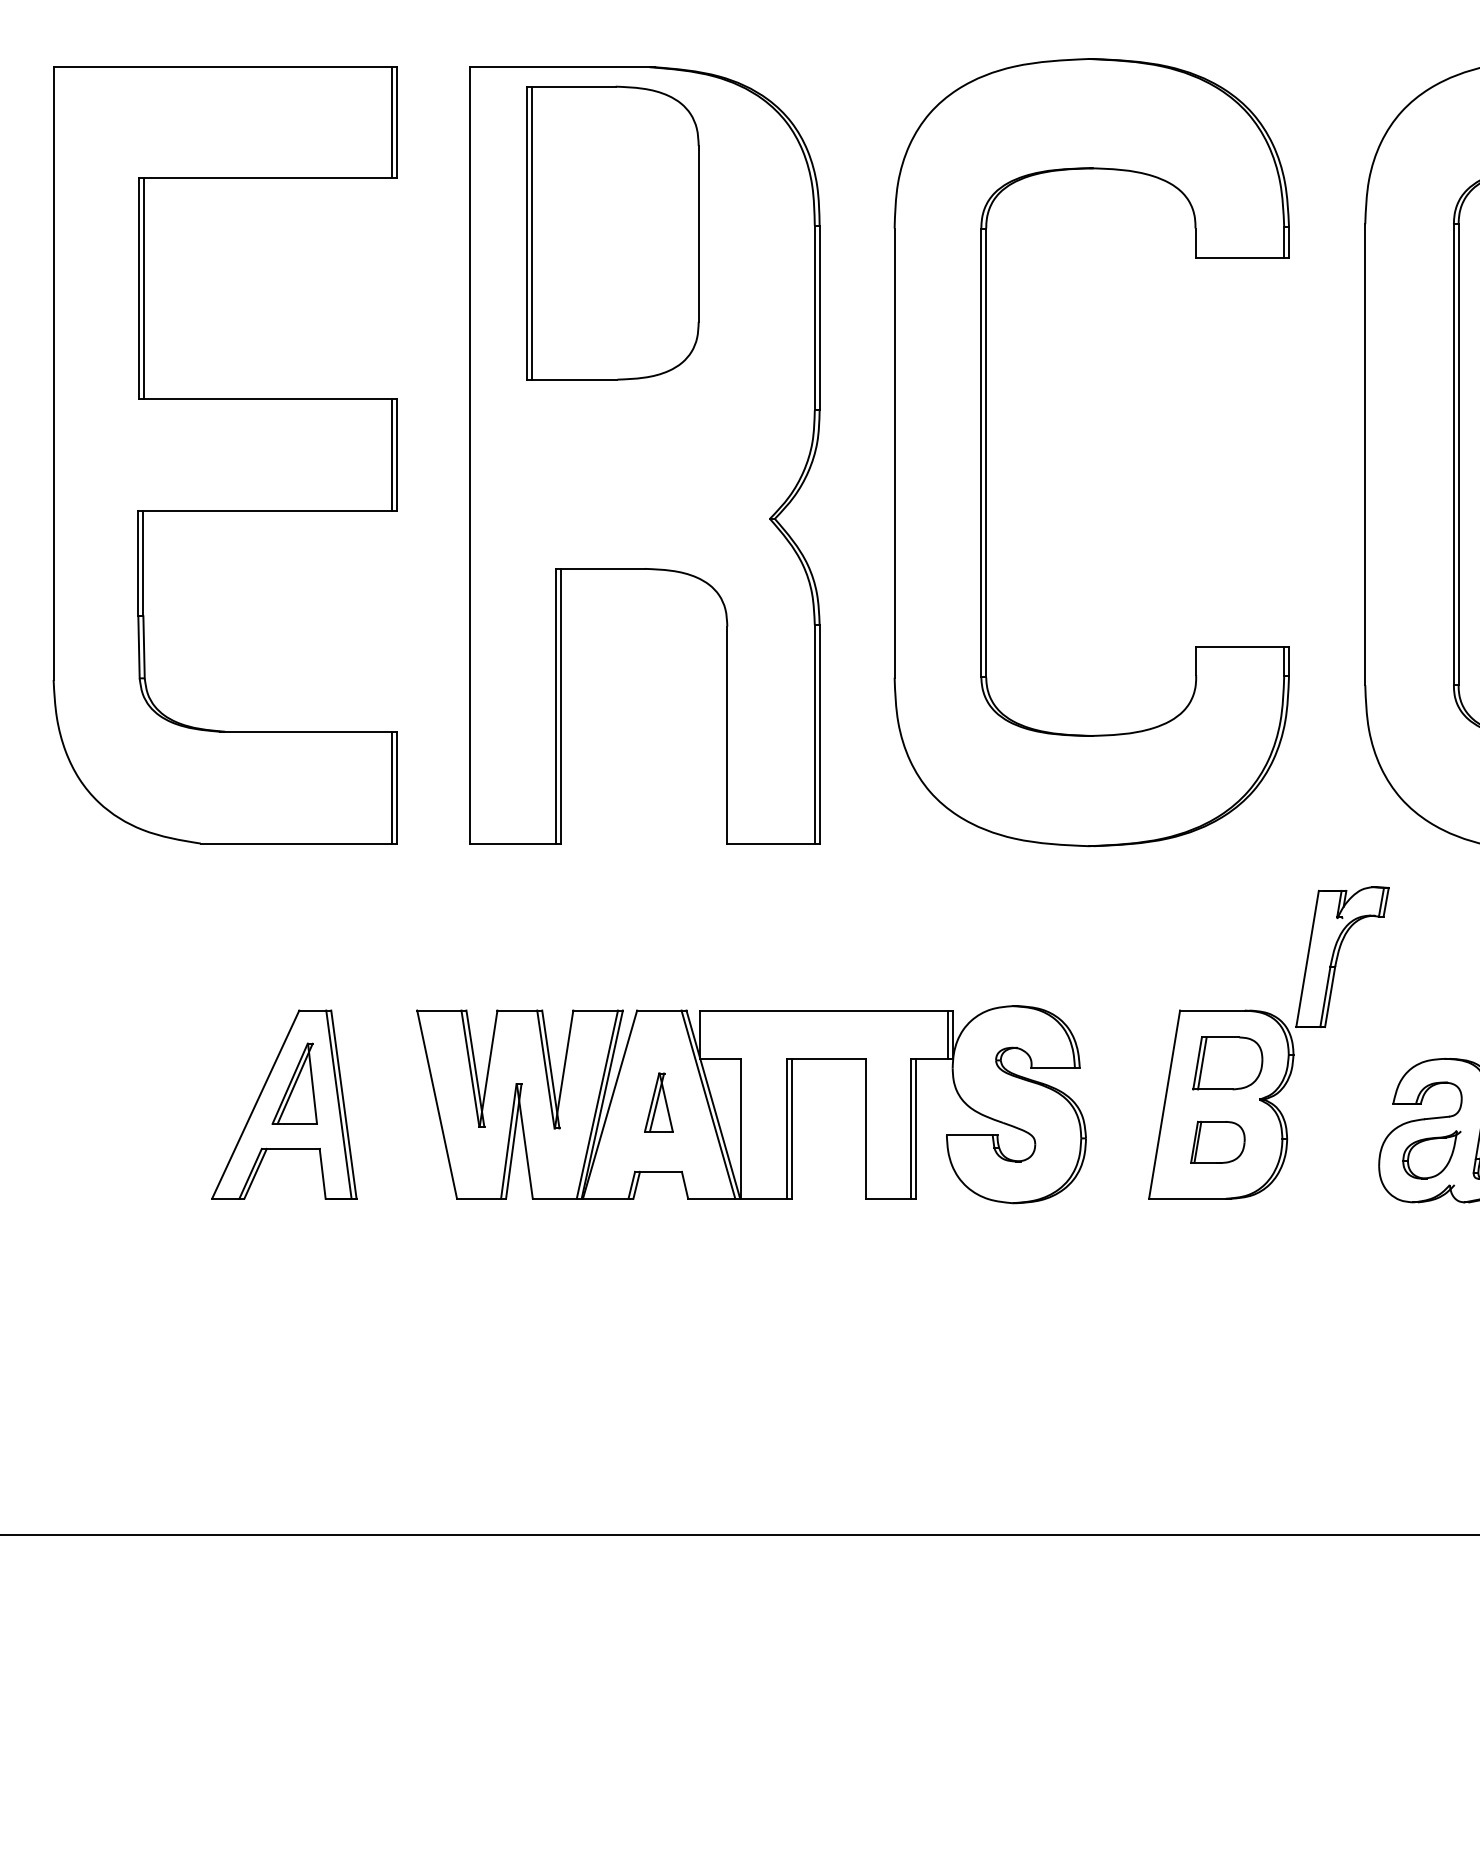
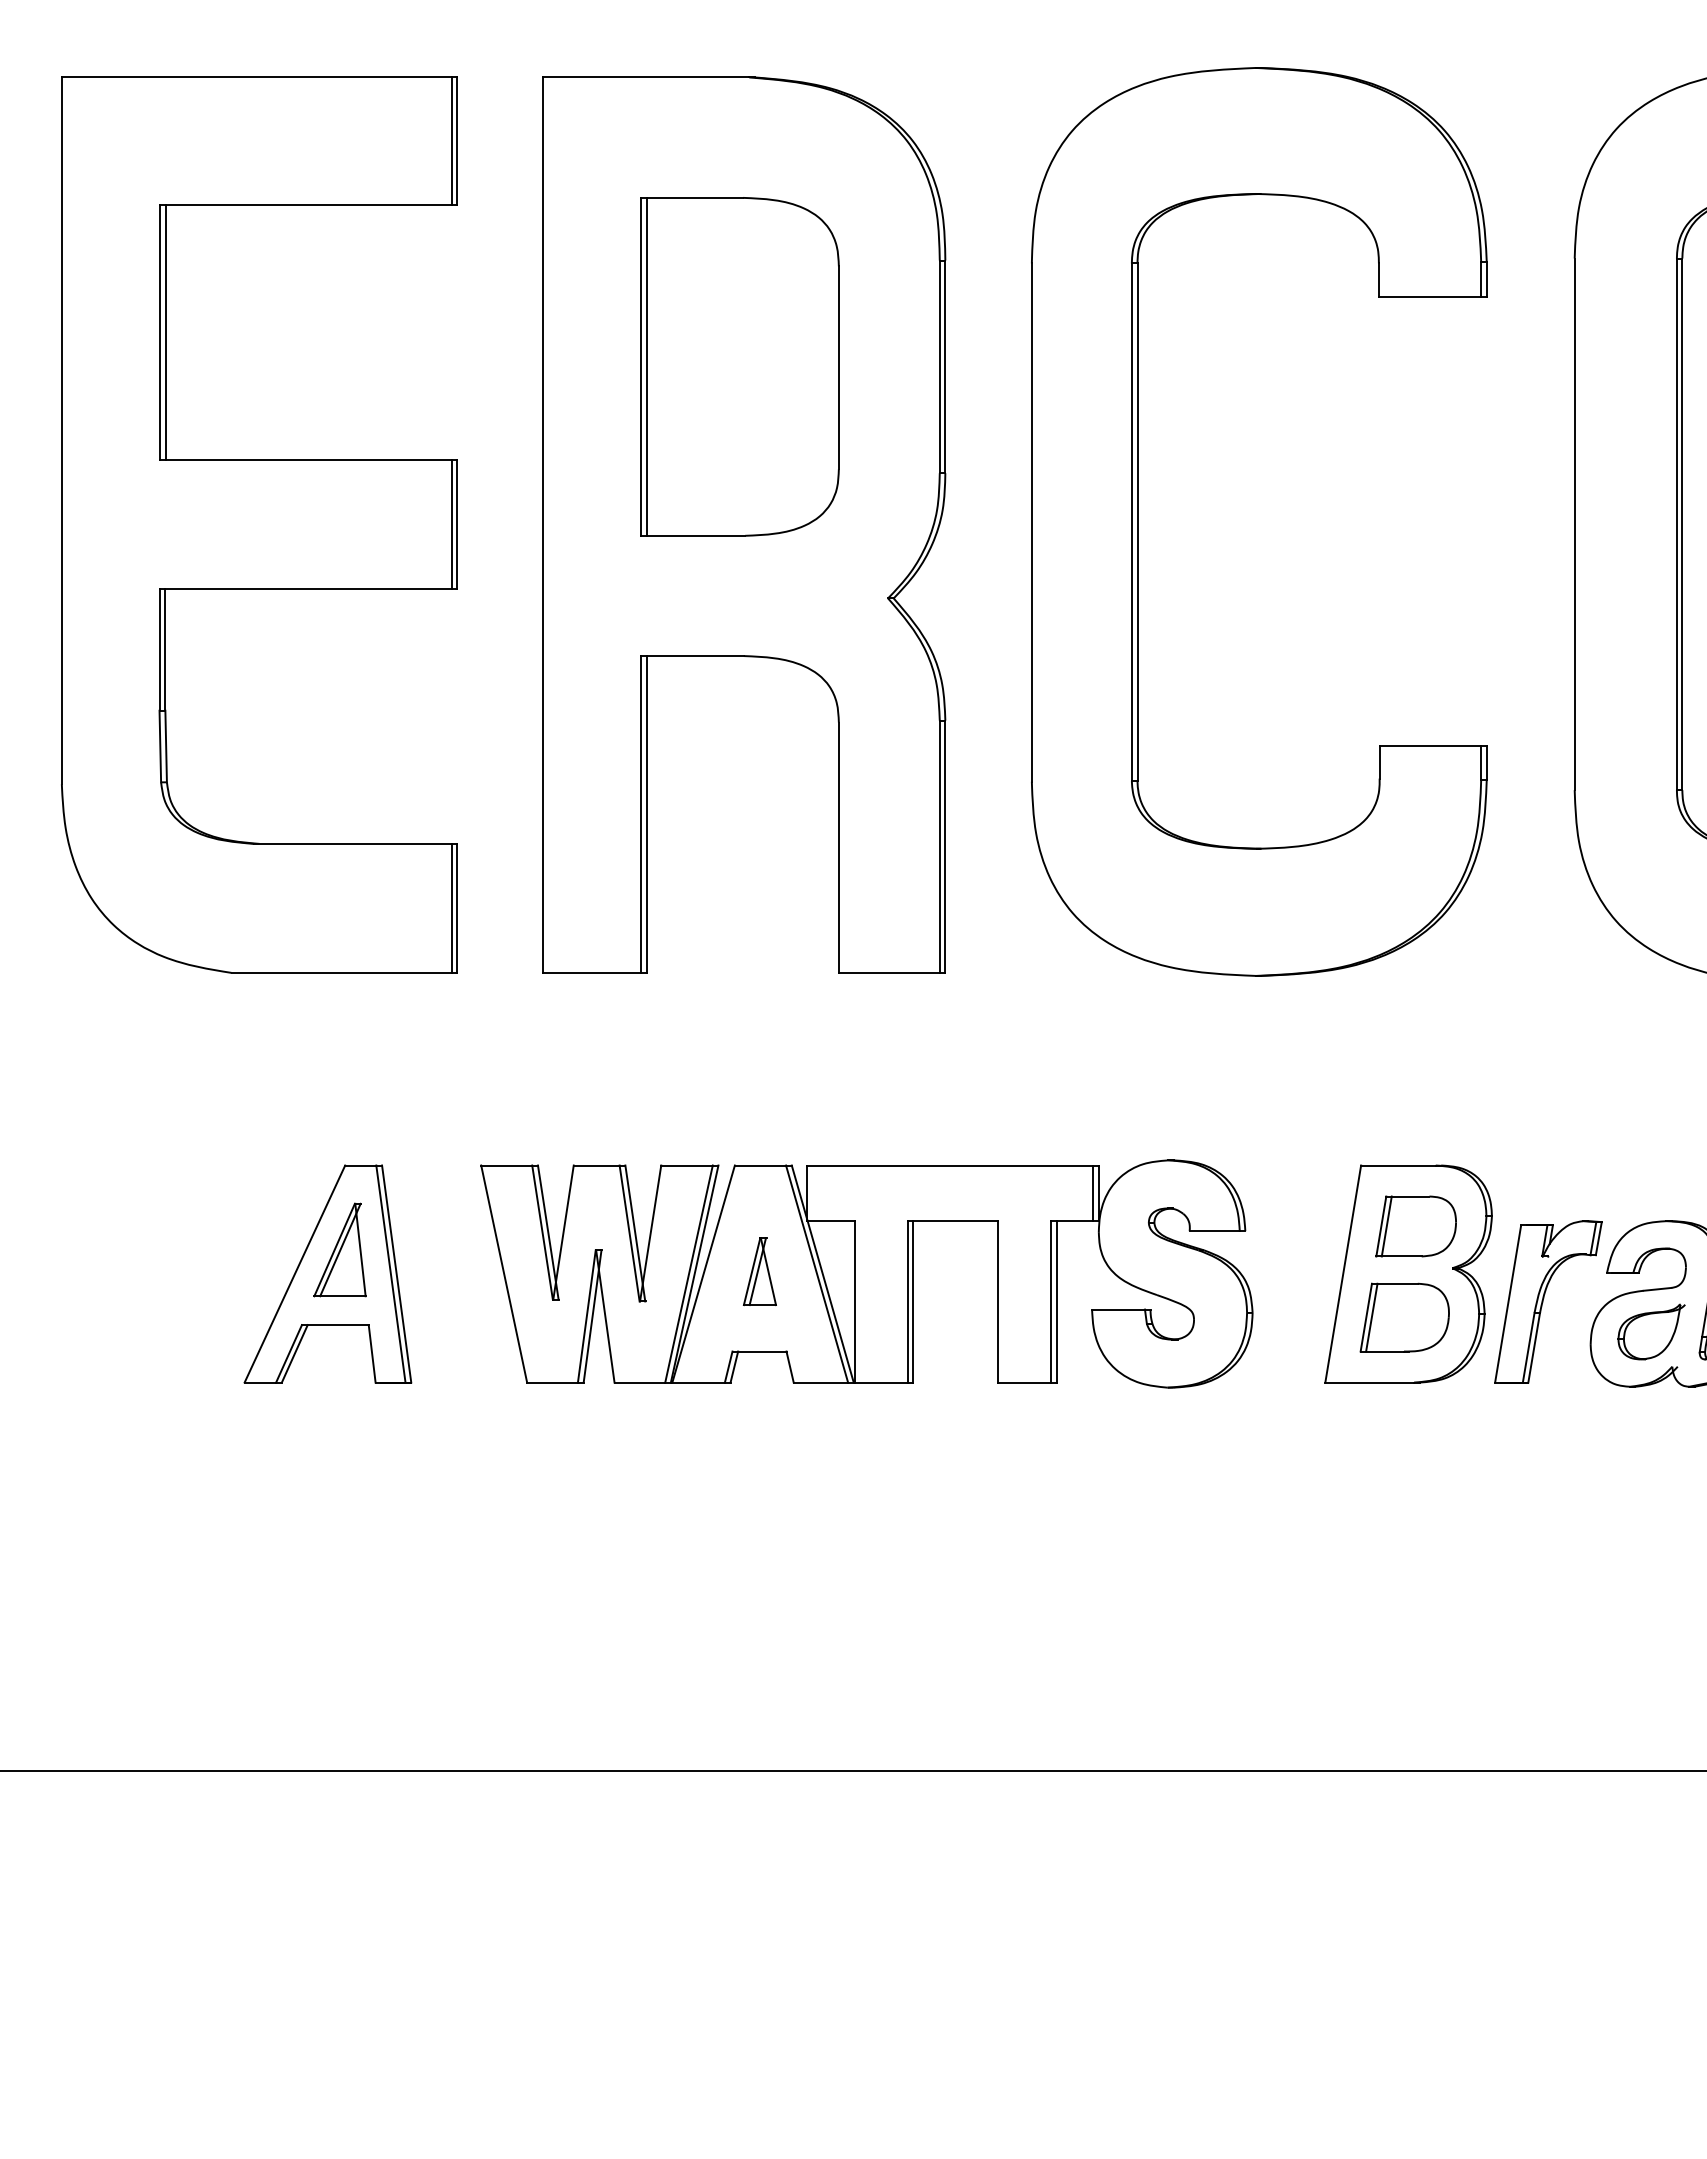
part: (612, 232) -> (739, 366), moved
part: (1342, 956) -> (1548, 1301), moved
part: (1217, 1142) -> (1404, 1317), size x1.43

